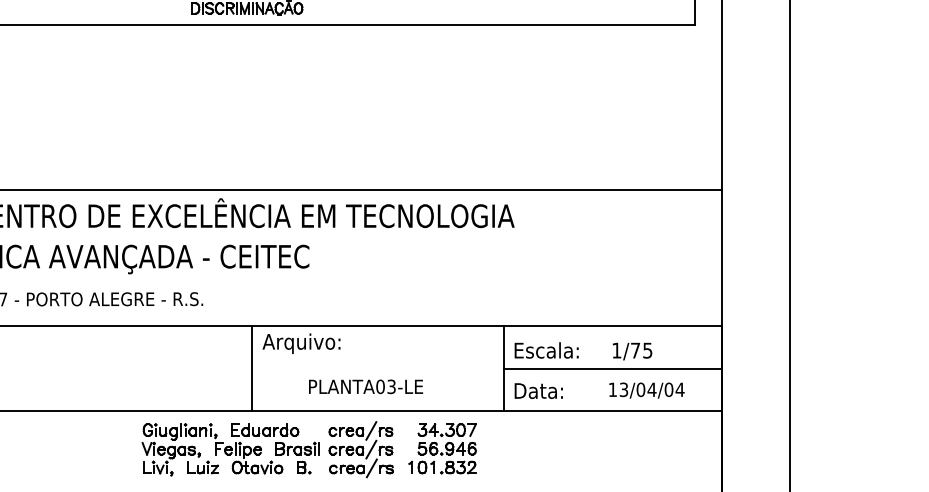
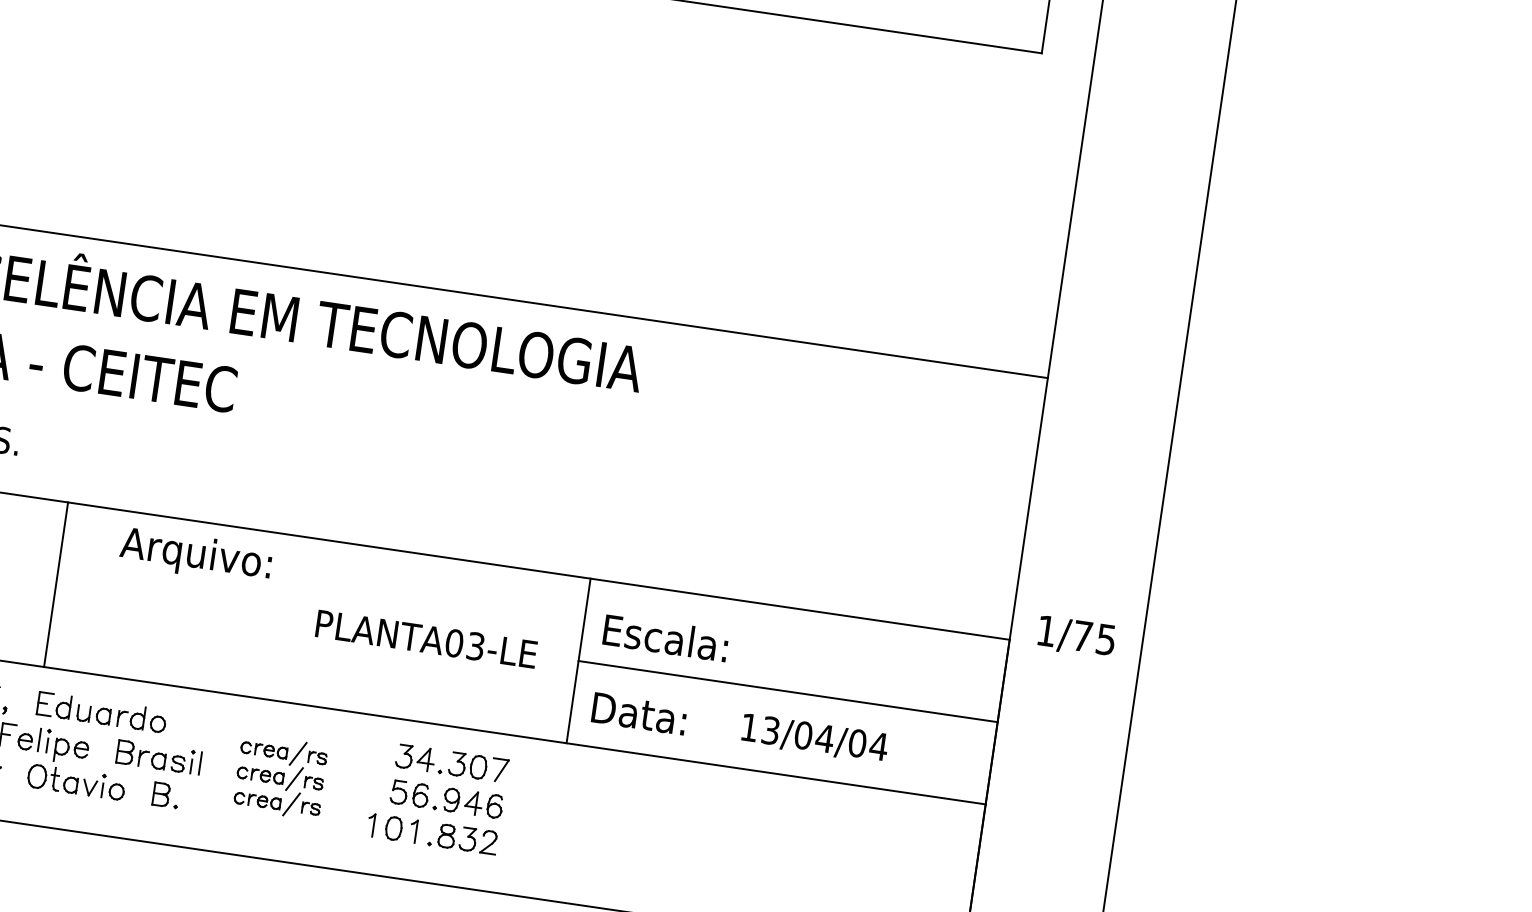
text: (632, 351) -> (1076, 637), moved
line: (251, 368) -> (56, 584), moved
text: (366, 386) -> (427, 638), moved
text: (646, 390) -> (814, 738), moved
part: (360, 449) -> (279, 776), size x0.7

